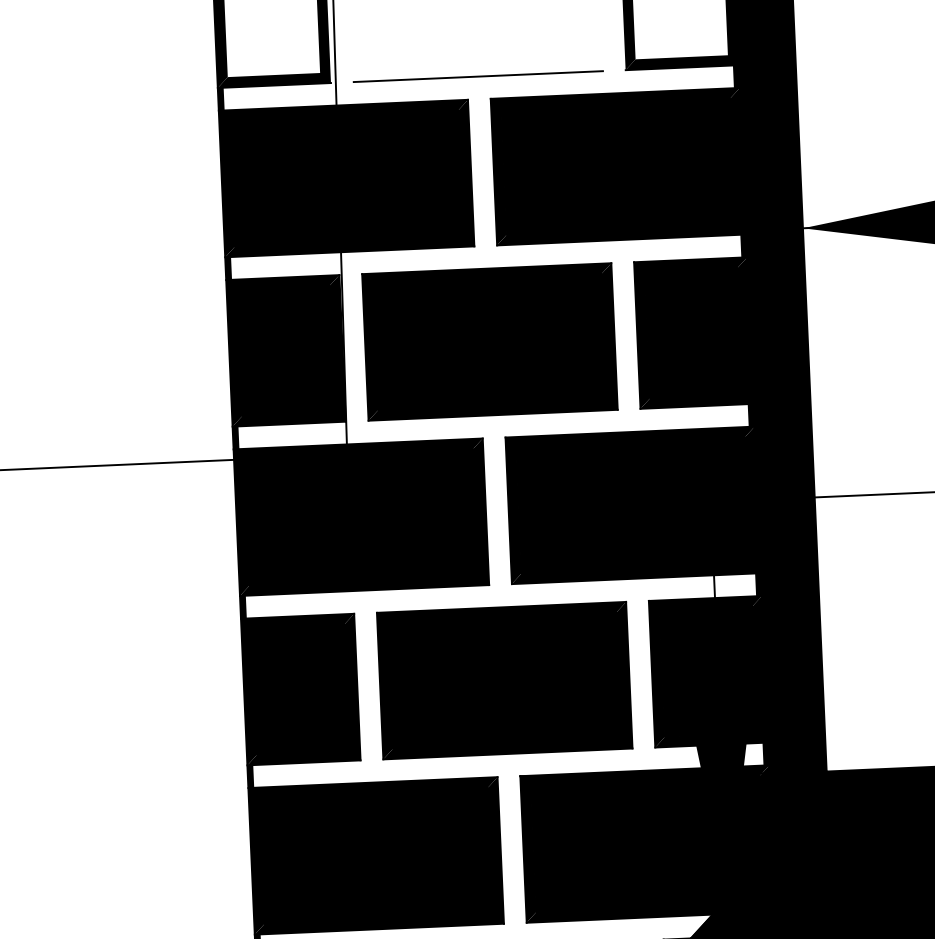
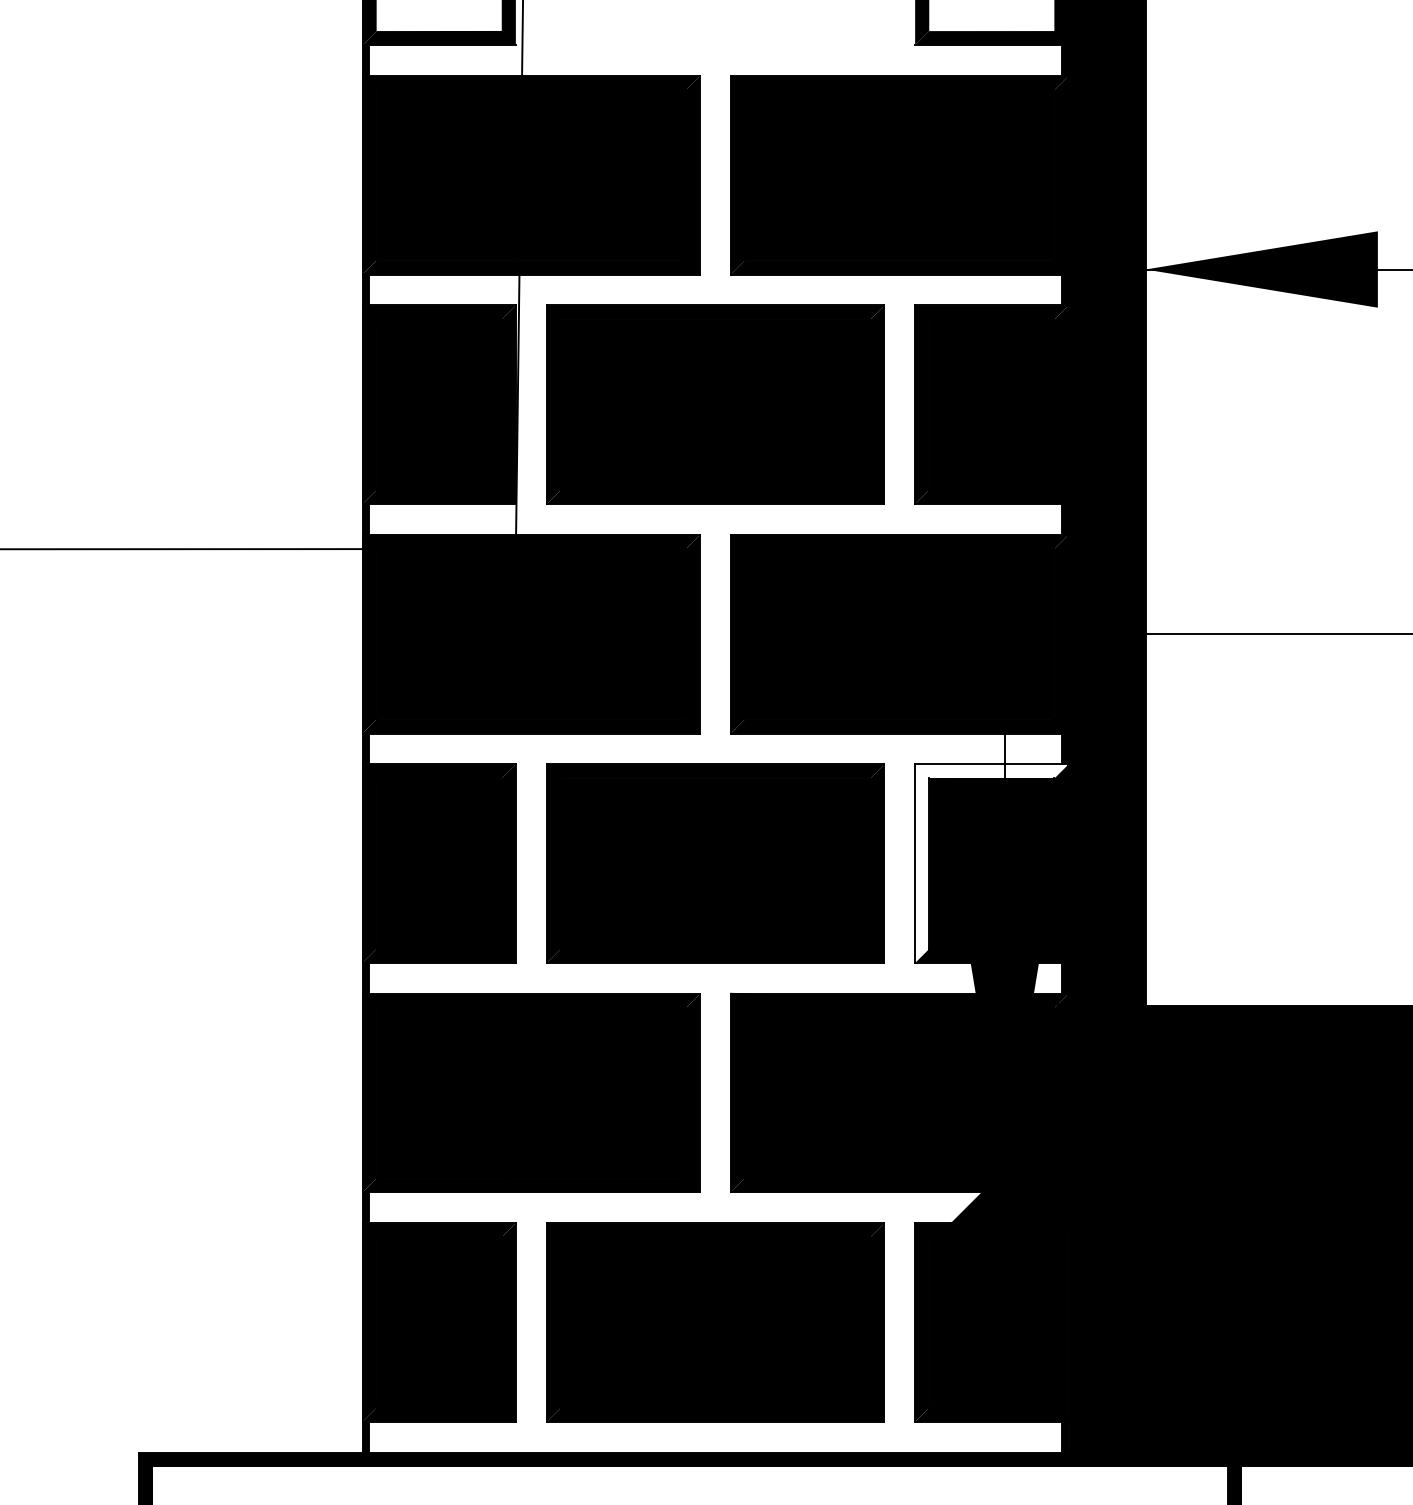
line: (478, 76) -> (715, 45), removed
fill: (708, 671) -> (991, 863), removed

